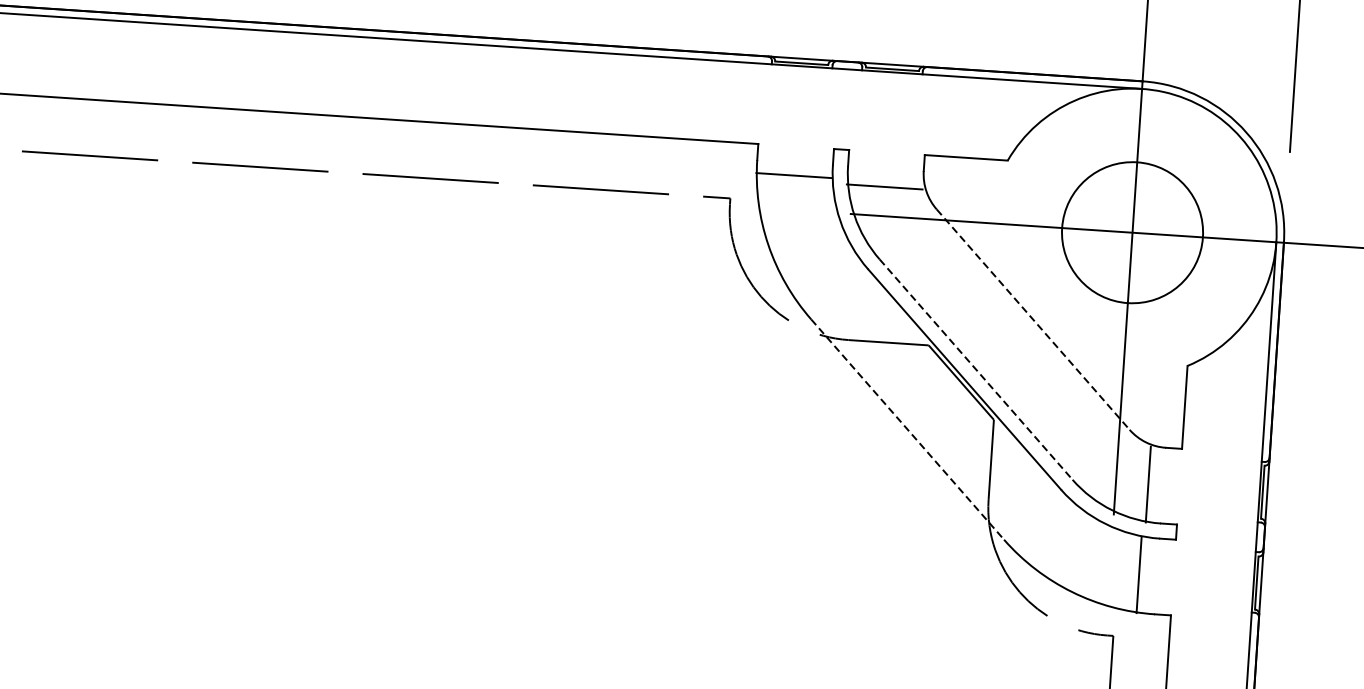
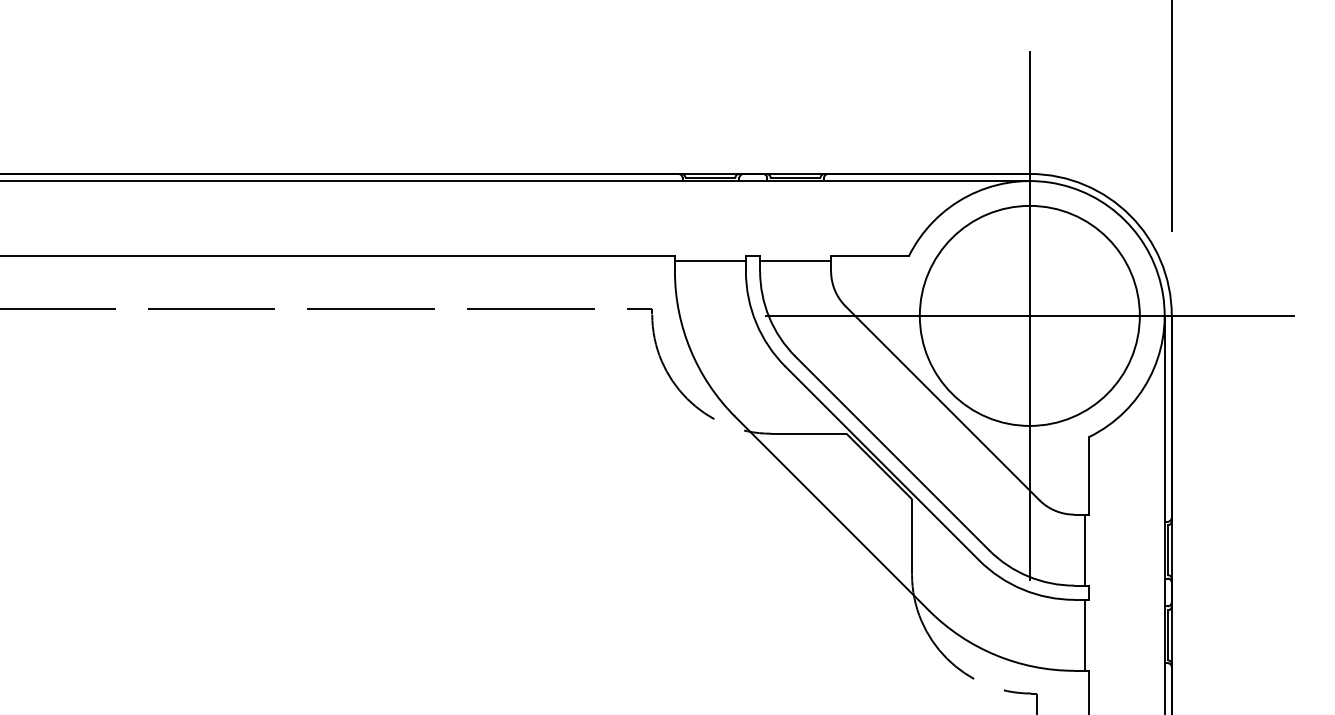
line: (793, 175) -> (709, 260), moved
line: (884, 186) -> (795, 260), moved
circle: (1132, 232) -> (1029, 315), size x1.67
line: (1033, 319) -> (942, 403), dashed -> solid
line: (976, 369) -> (892, 453), dashed -> solid
line: (908, 429) -> (832, 513), dashed -> solid
line: (1148, 483) -> (1085, 549), moved
line: (1139, 574) -> (1085, 634), moved

